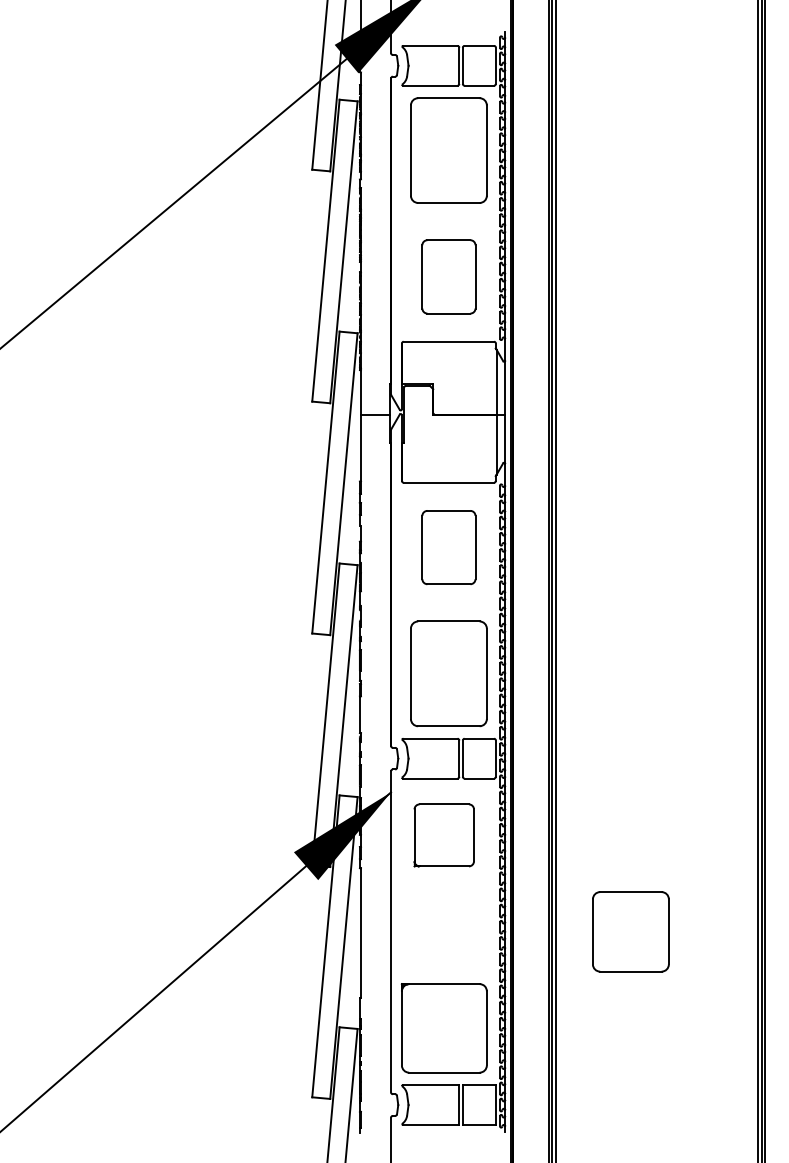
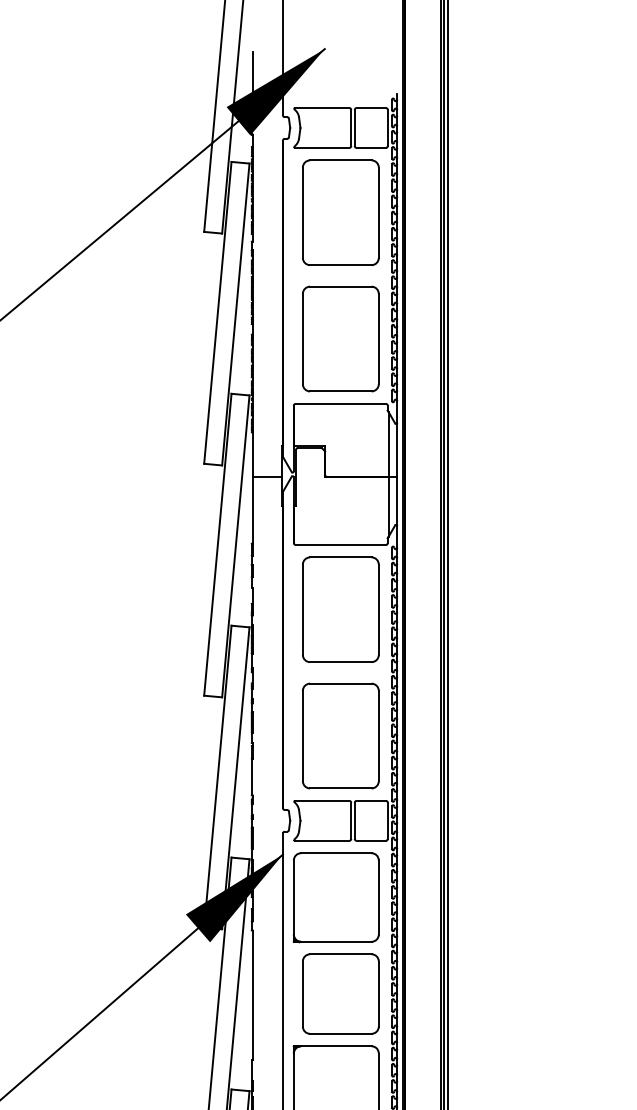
part: (448, 276) -> (340, 338), size x1.43
part: (448, 547) -> (340, 609), size x1.43
part: (443, 835) -> (335, 897), size x1.43
part: (630, 931) -> (340, 993), moved

